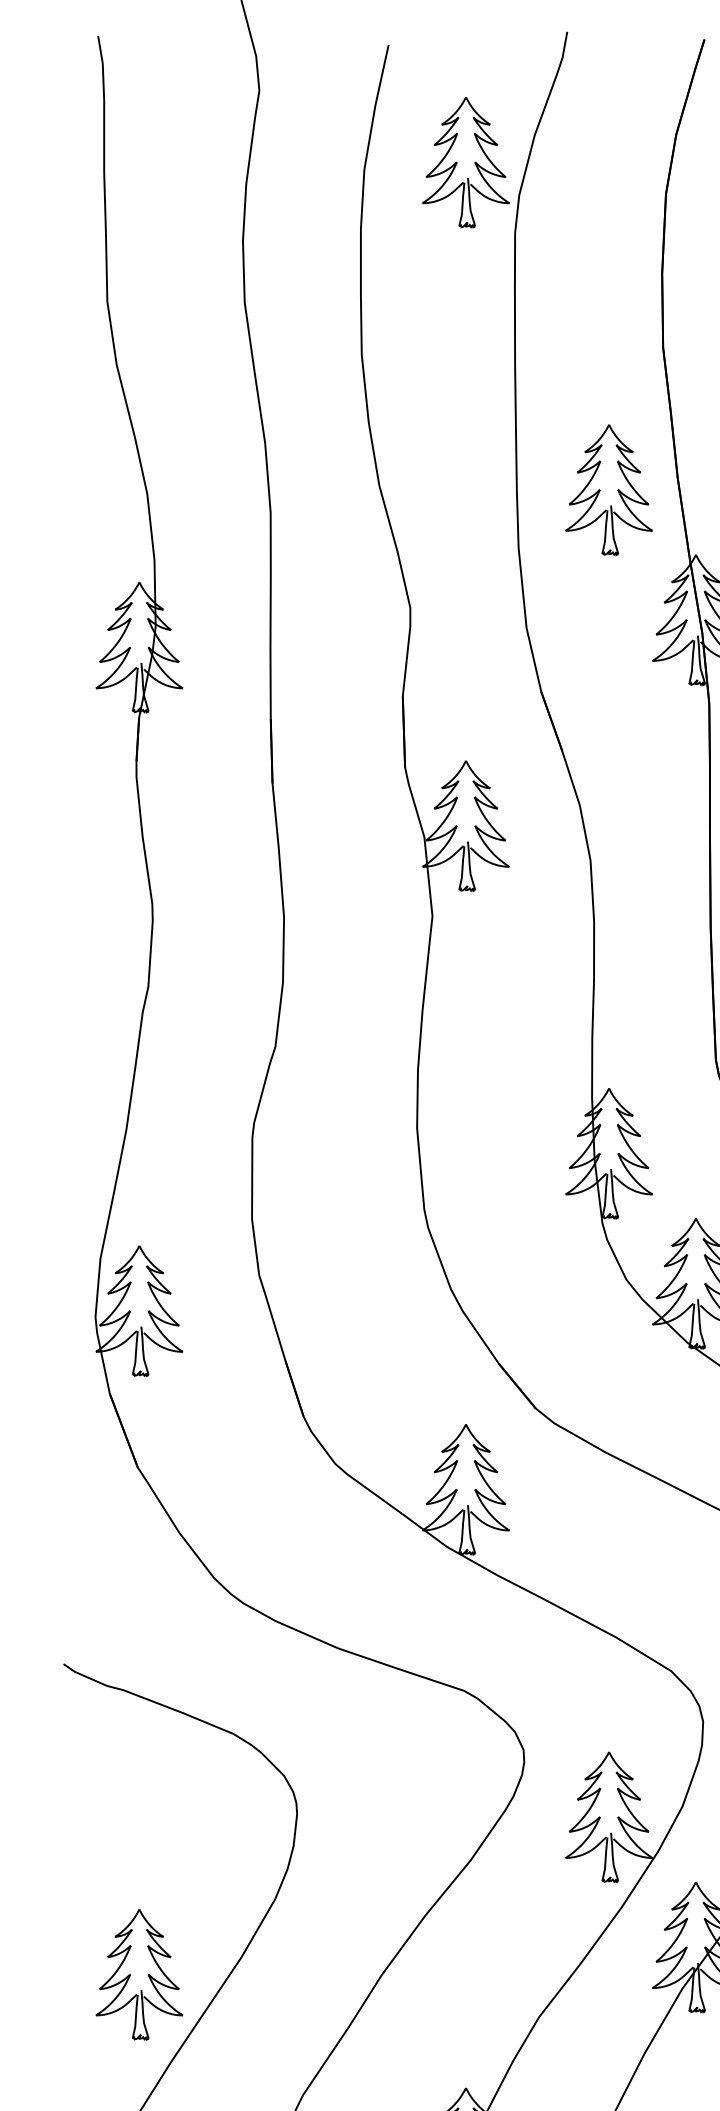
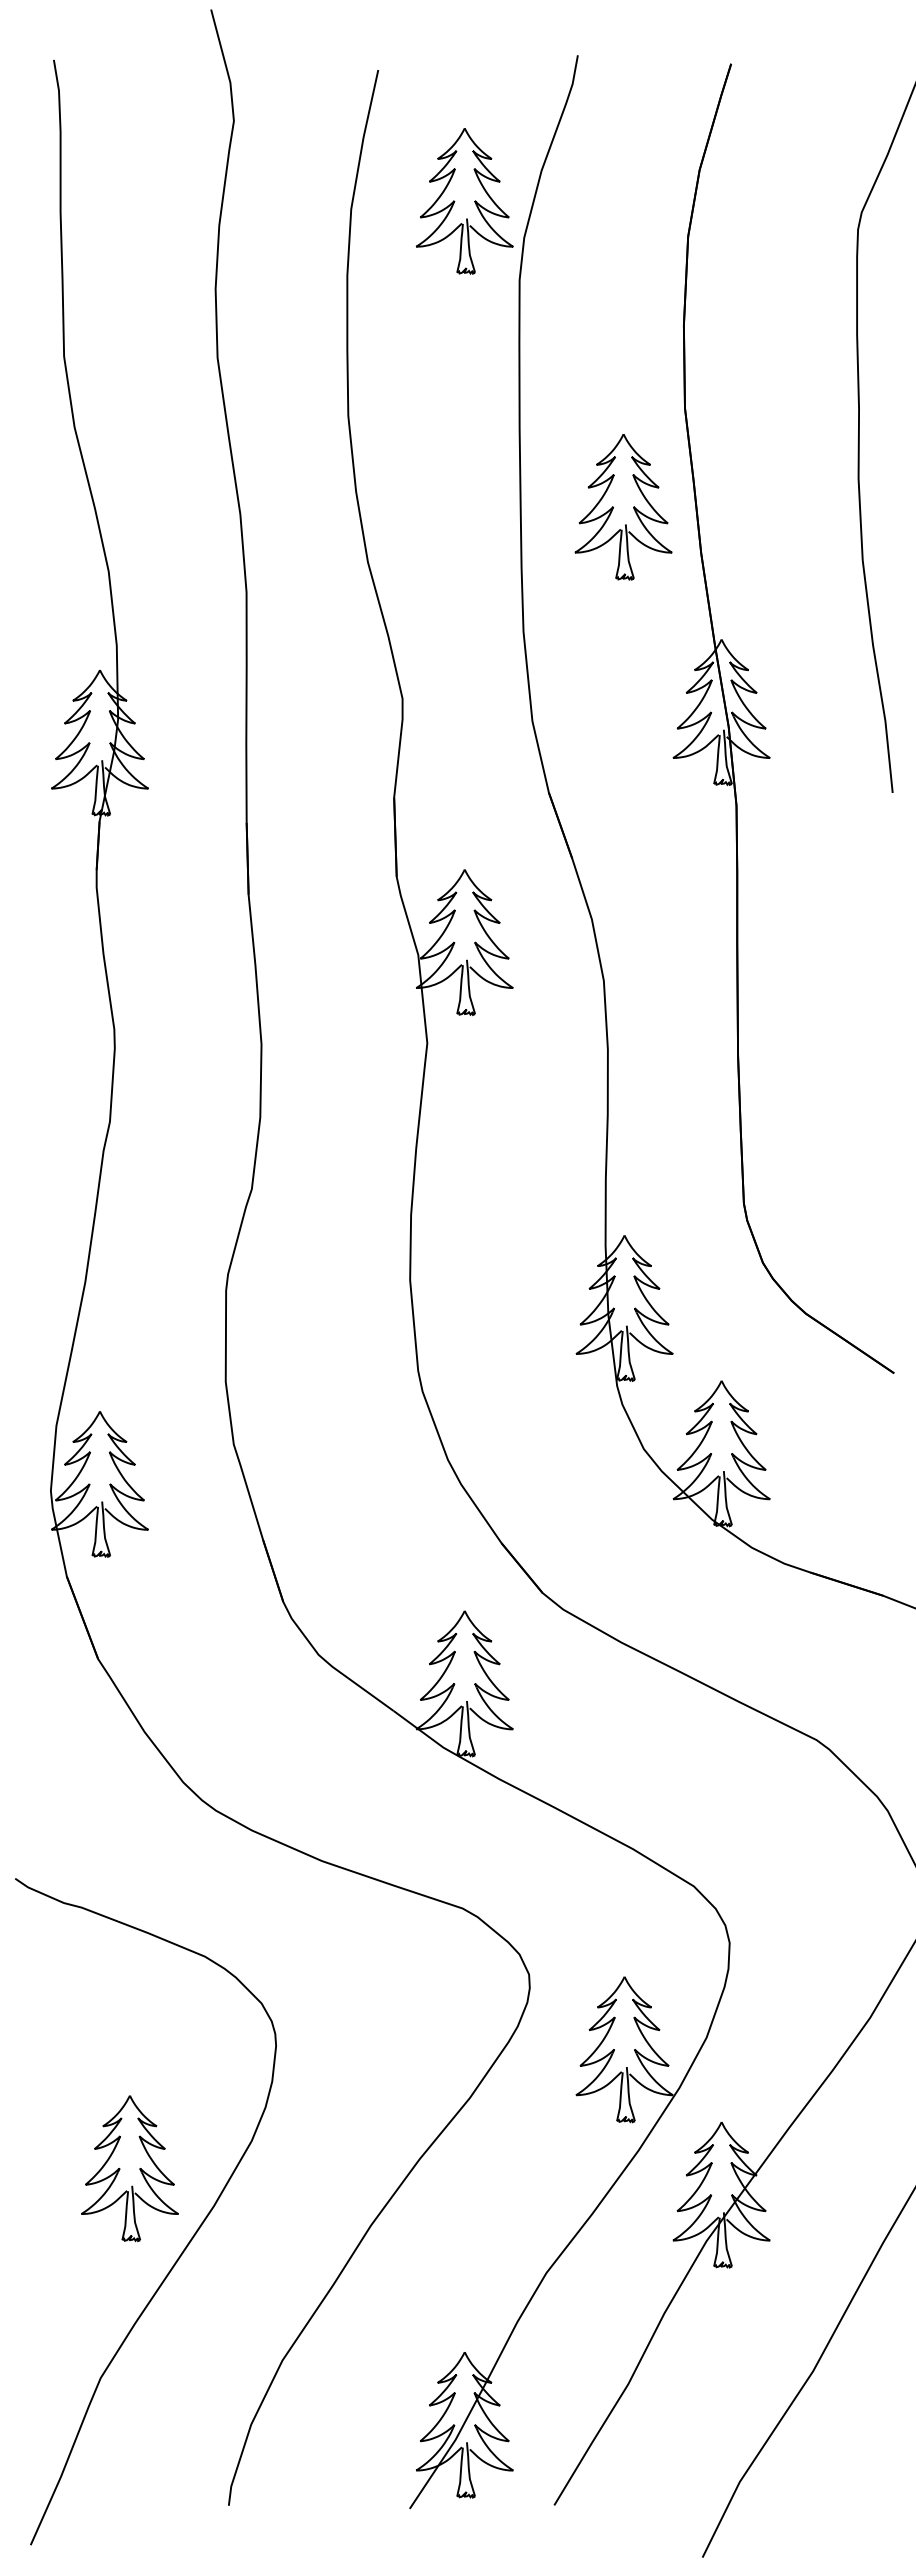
part: (609, 490) -> (623, 507), moved
part: (139, 1974) -> (129, 2168), moved

